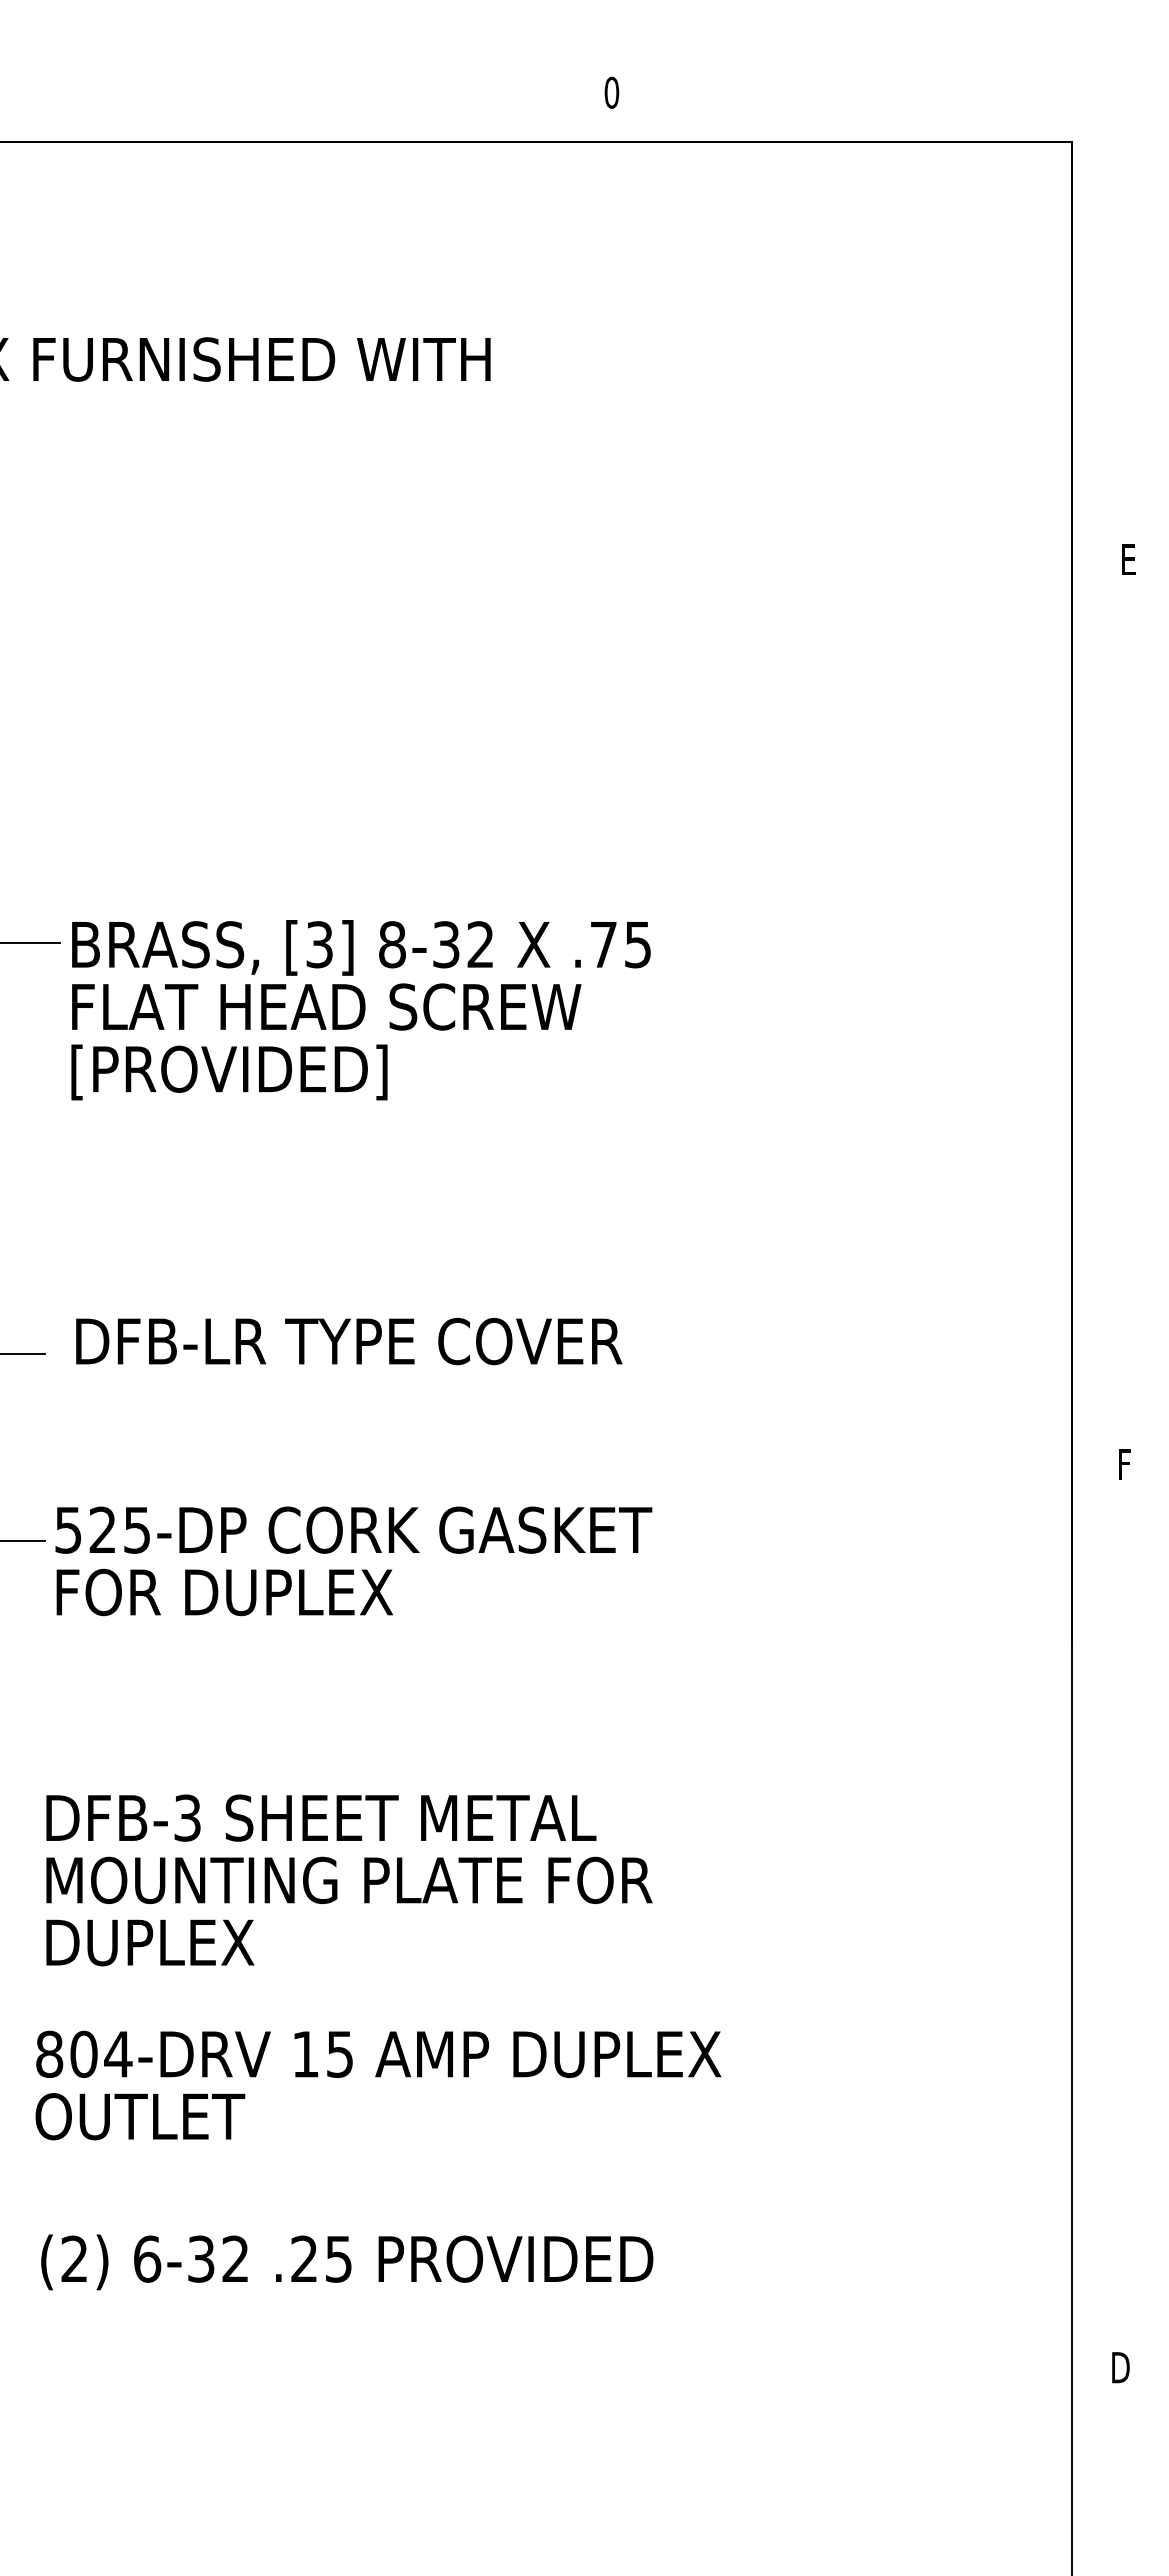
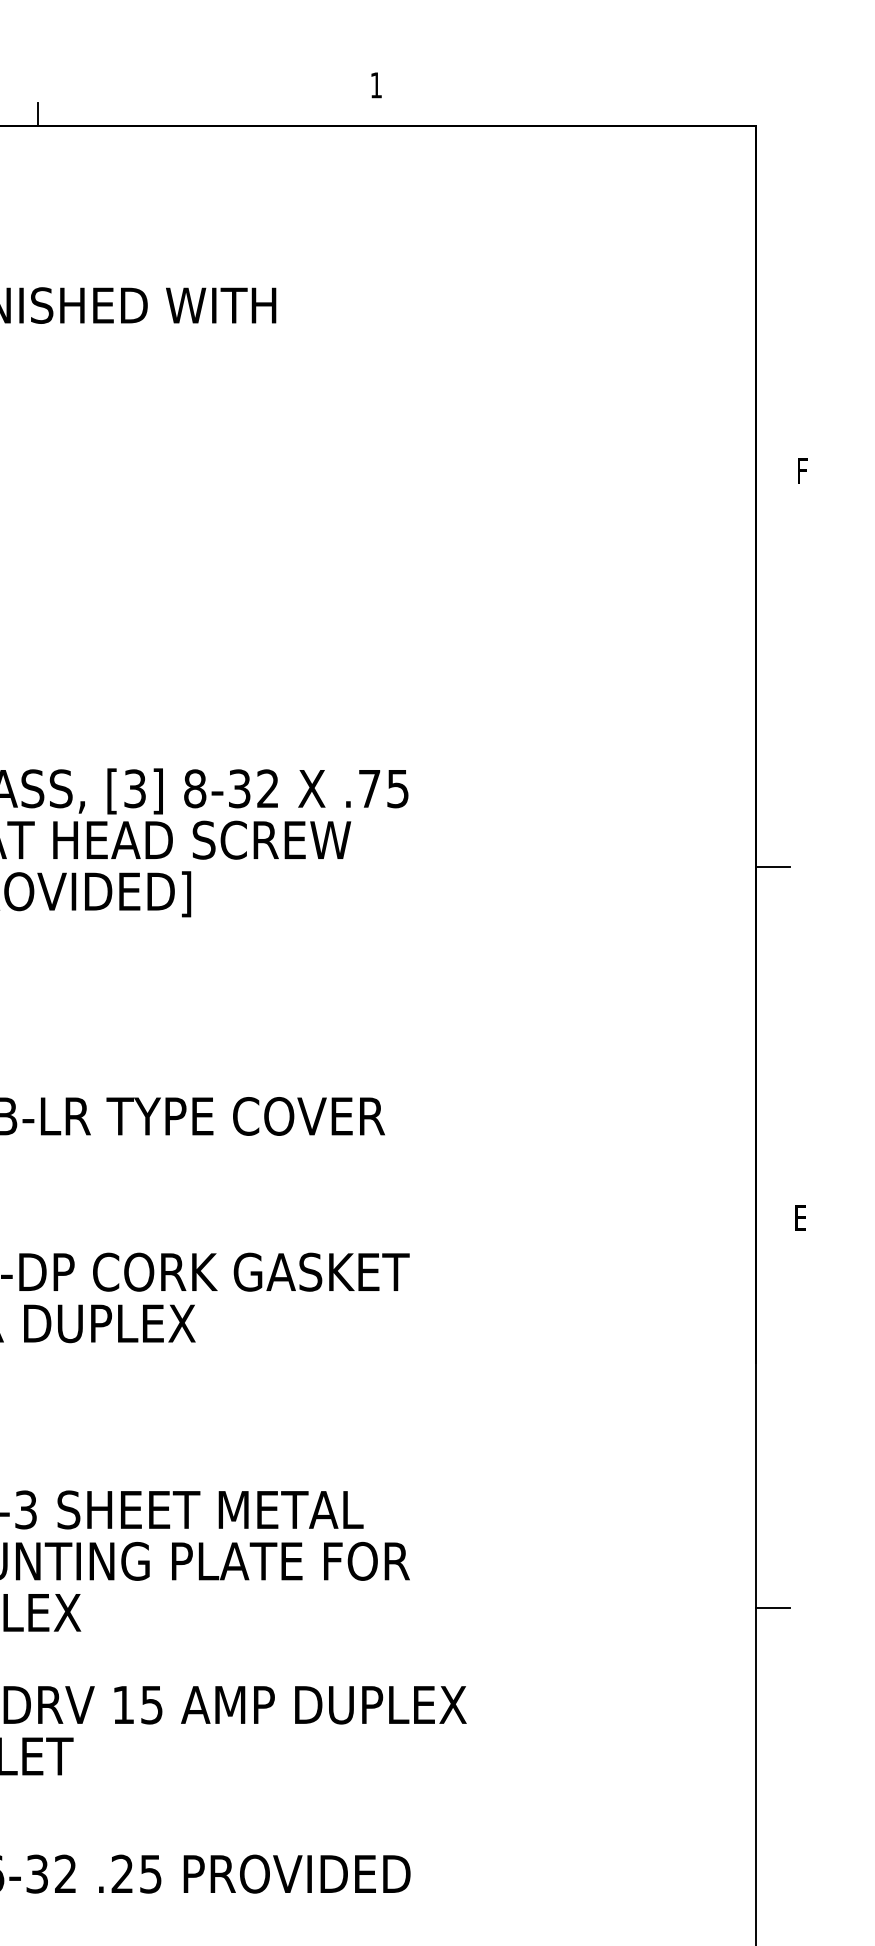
text: (611, 92) -> (376, 85), 0 -> 1
line: (202, 128) -> (38, 114), added
text: (1130, 559) -> (804, 470), E -> F
line: (1092, 1039) -> (773, 867), added
text: (1127, 1464) -> (802, 1217), F -> E
line: (1092, 1937) -> (773, 1608), added

